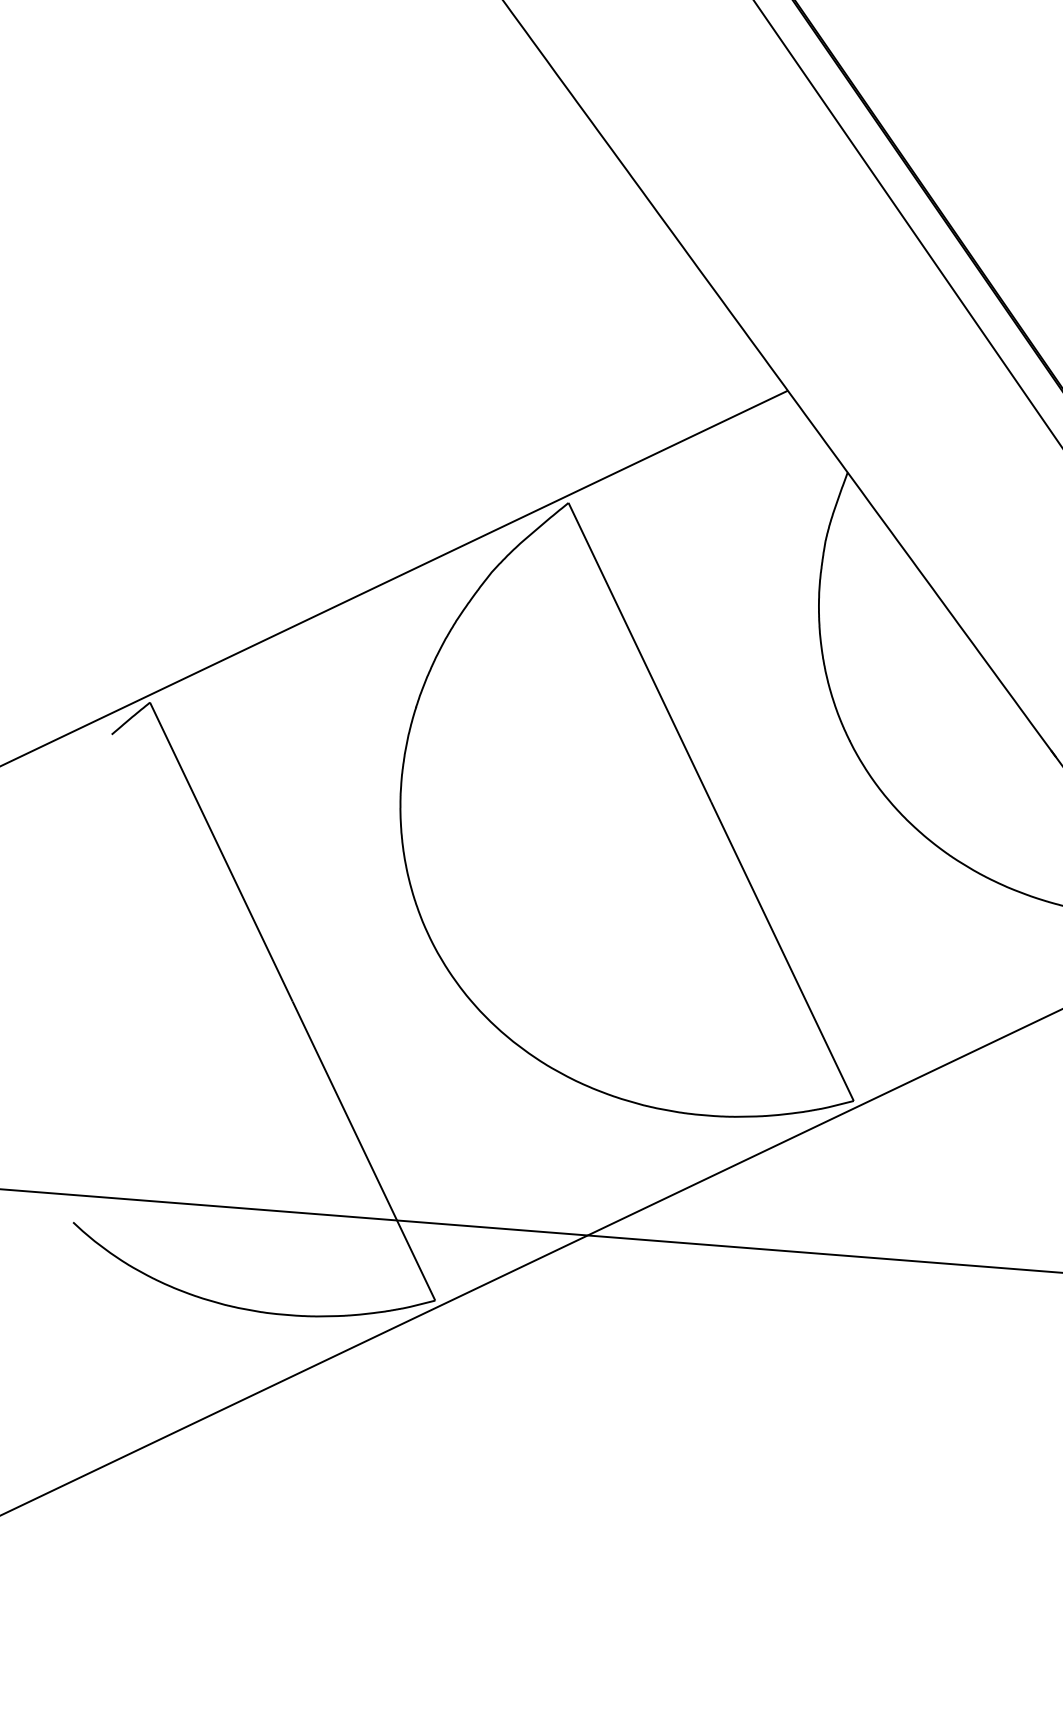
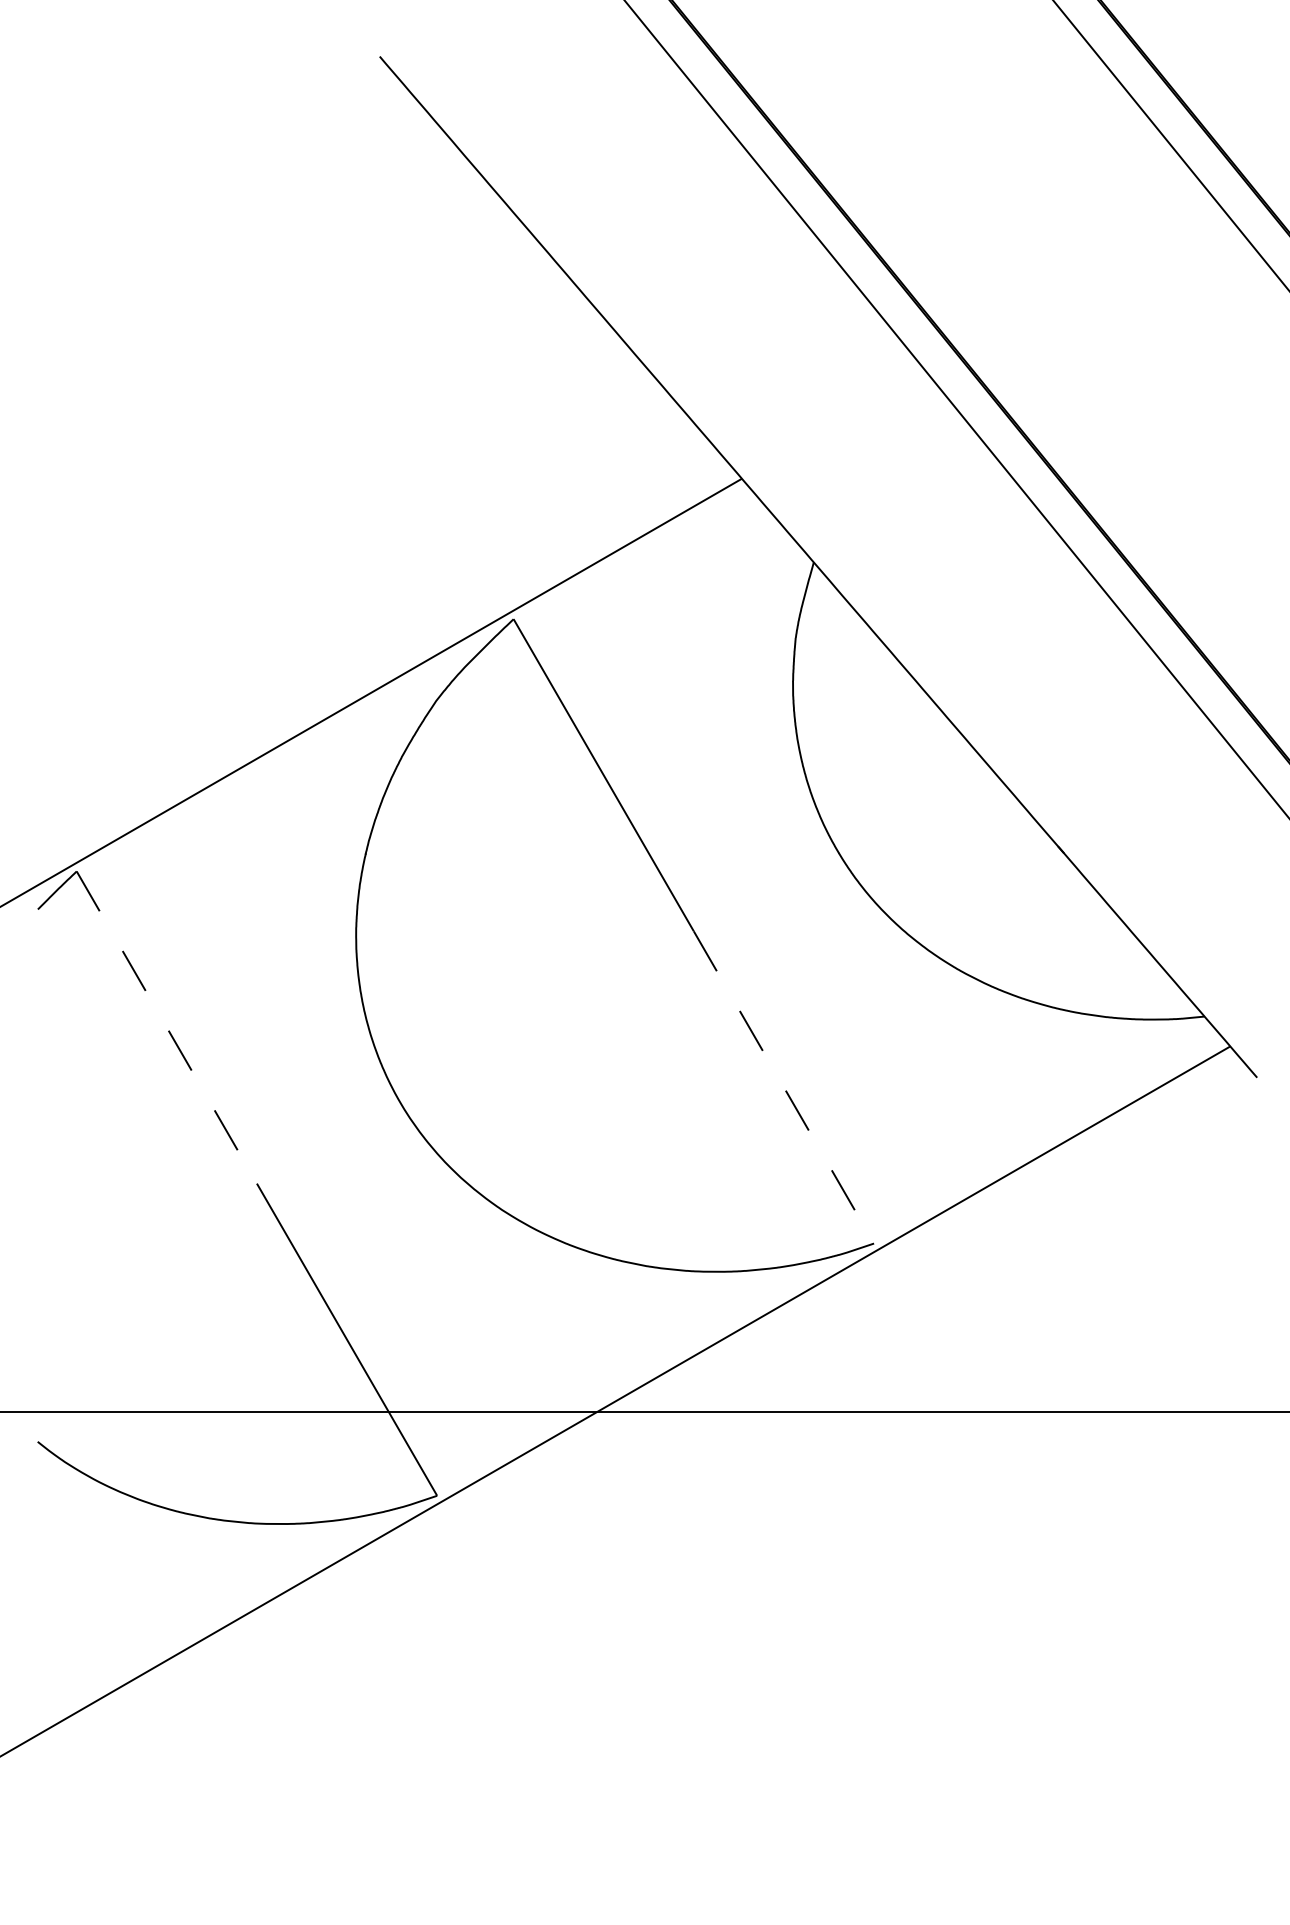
line: (221, 852) -> (167, 1027), solid -> dashed
line: (782, 951) -> (784, 1087), solid -> dashed

